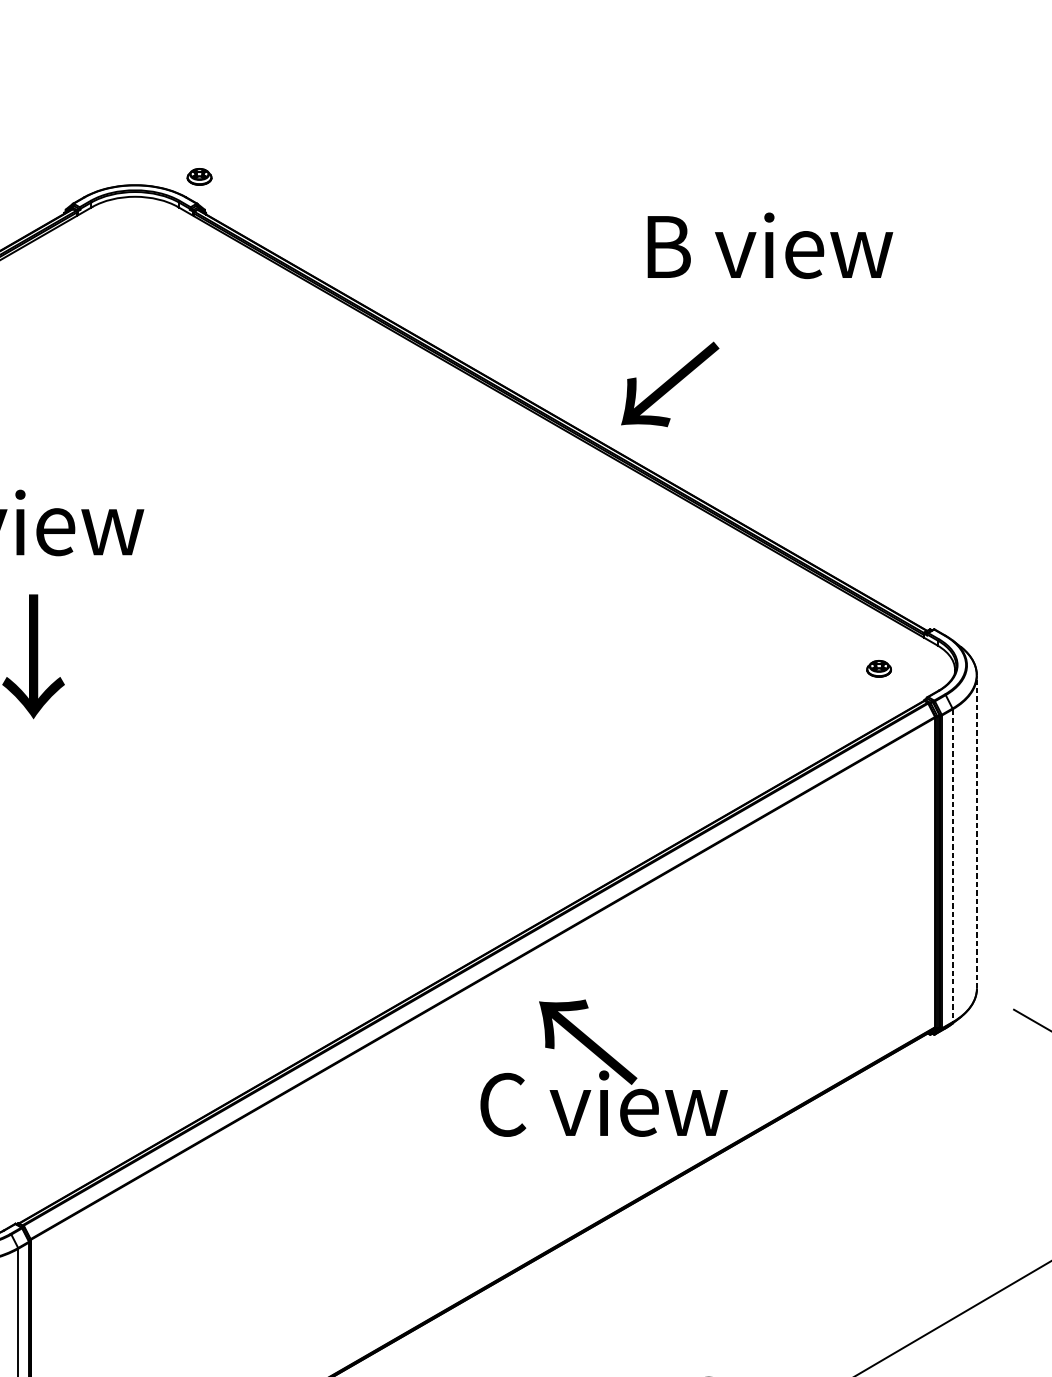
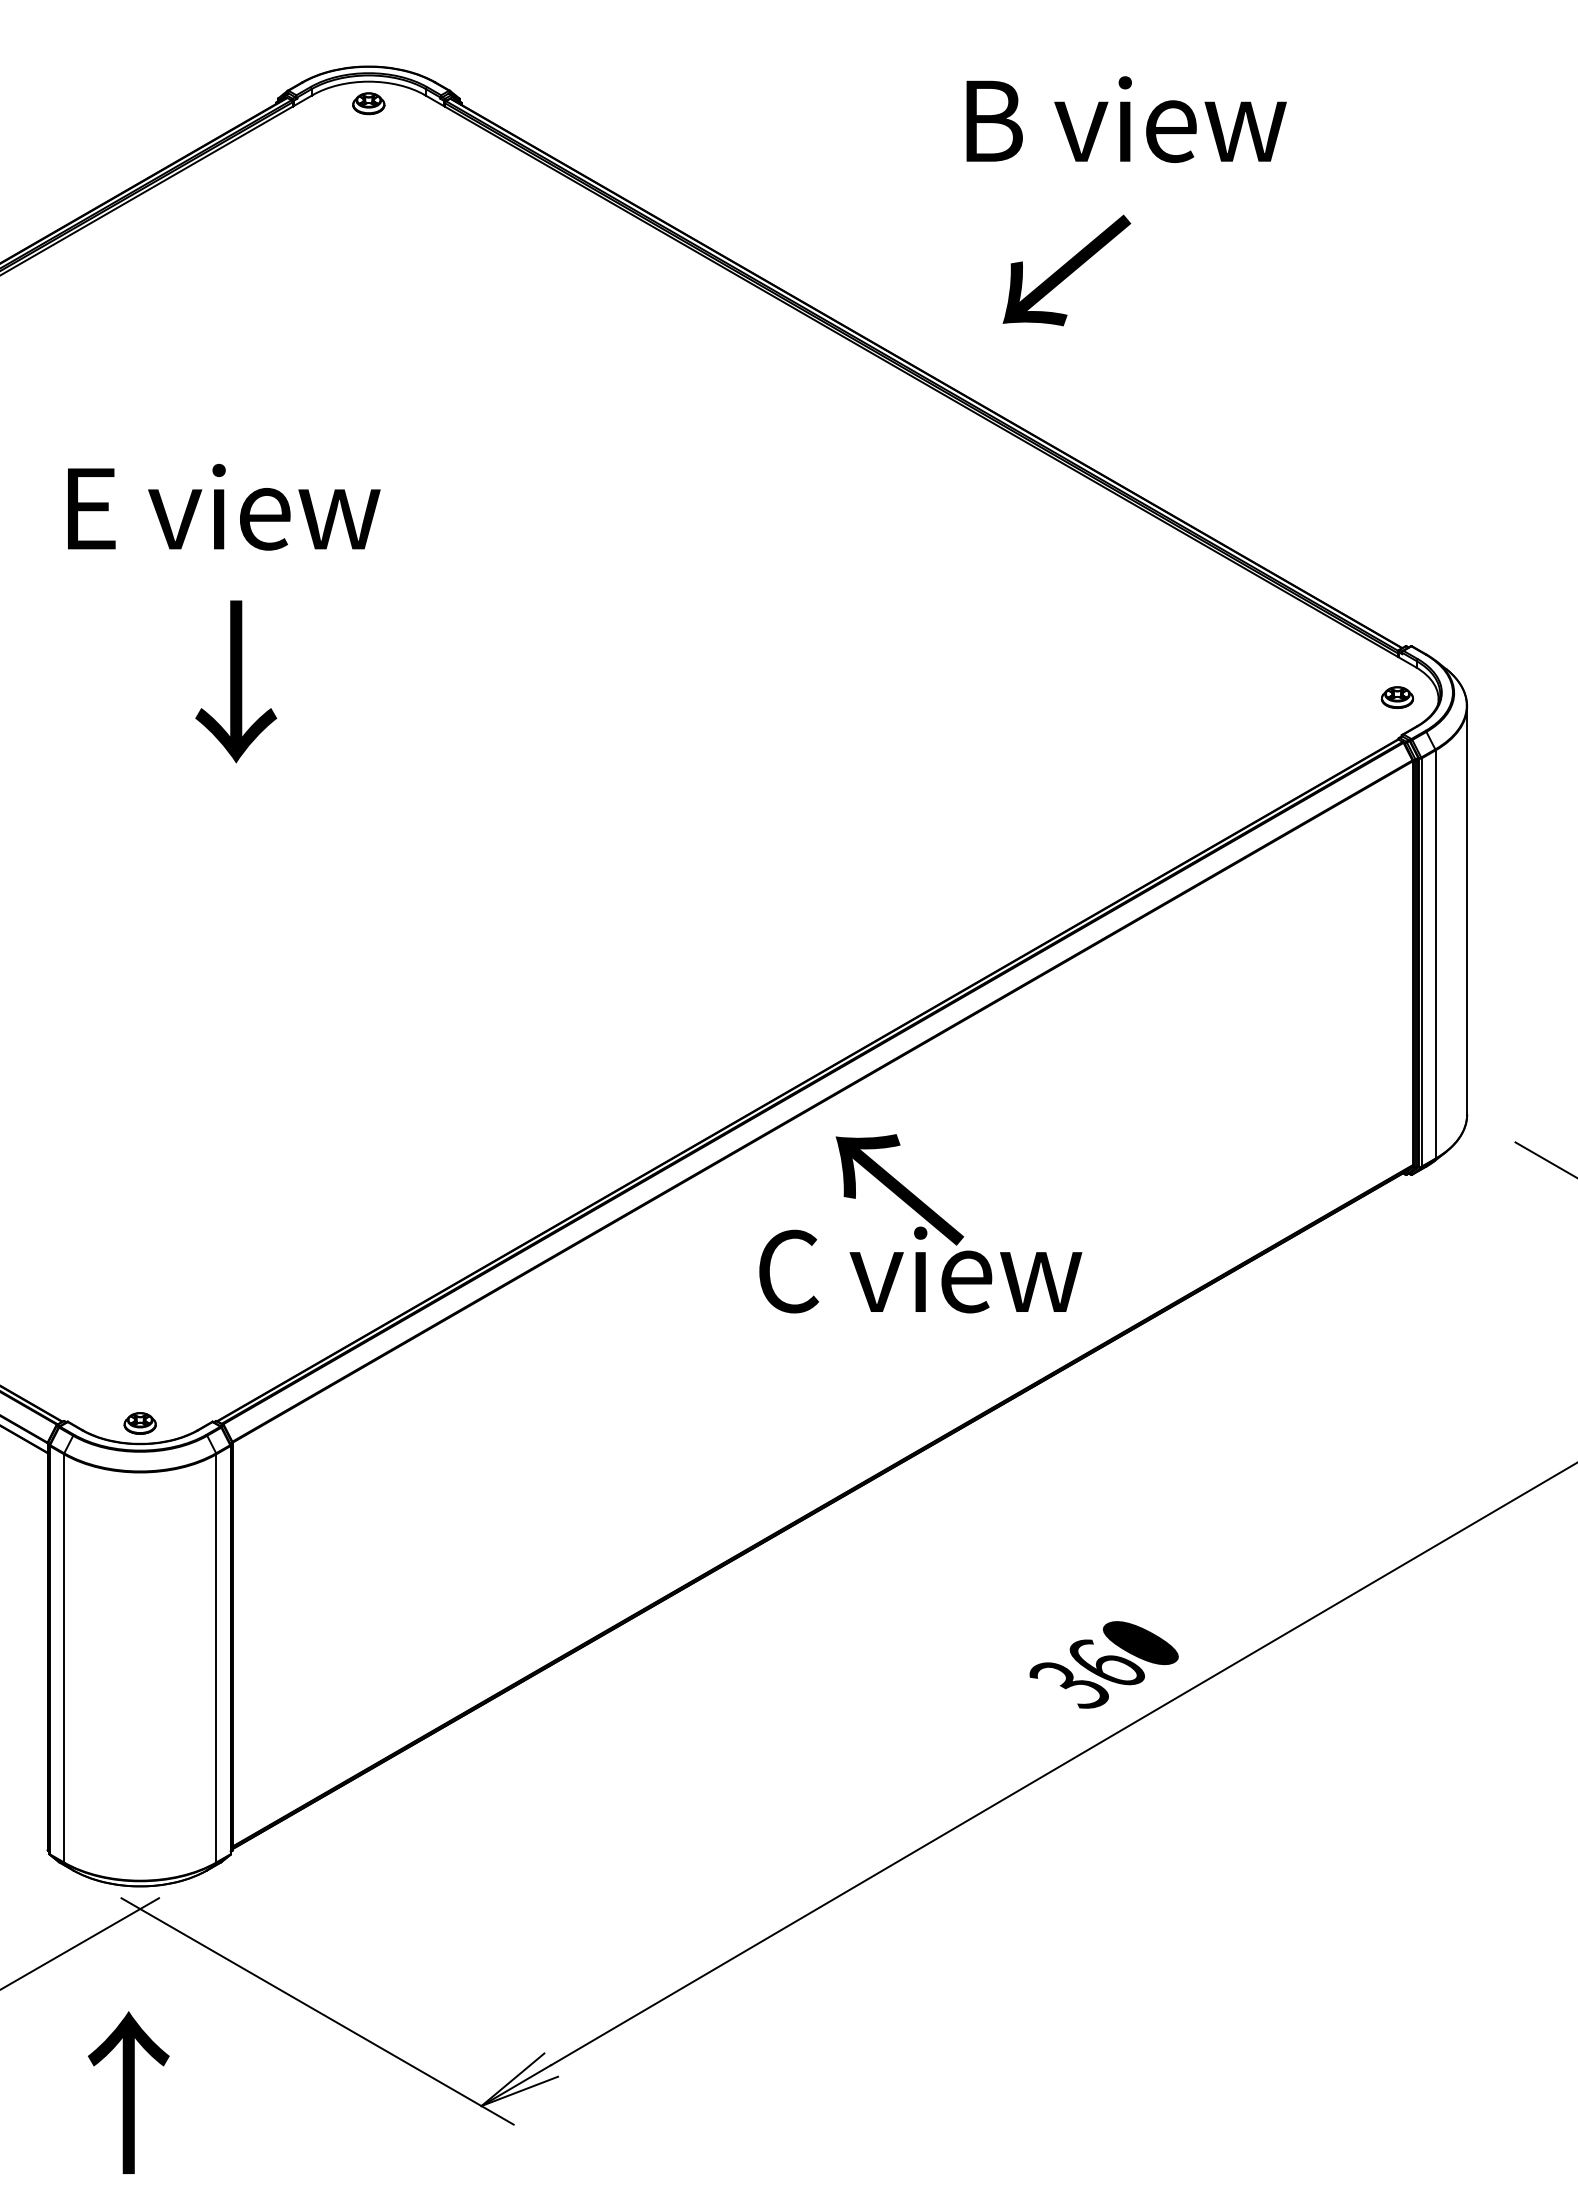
part: (199, 176) -> (368, 103), moved
text: (770, 245) -> (1126, 119), moved
text: (669, 384) -> (1066, 270), moved
part: (879, 668) -> (1397, 697), moved
line: (977, 831) -> (1467, 909), dashed -> solid
line: (952, 865) -> (1435, 954), dashed -> solid
text: (603, 1068) -> (920, 1223), moved

